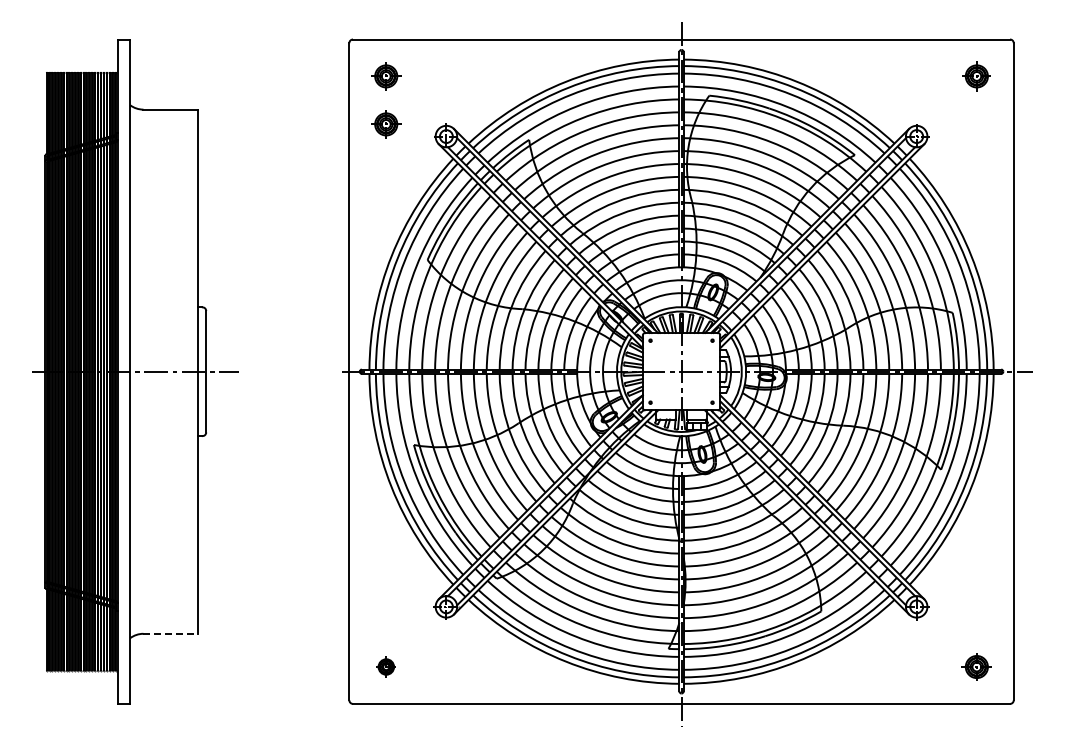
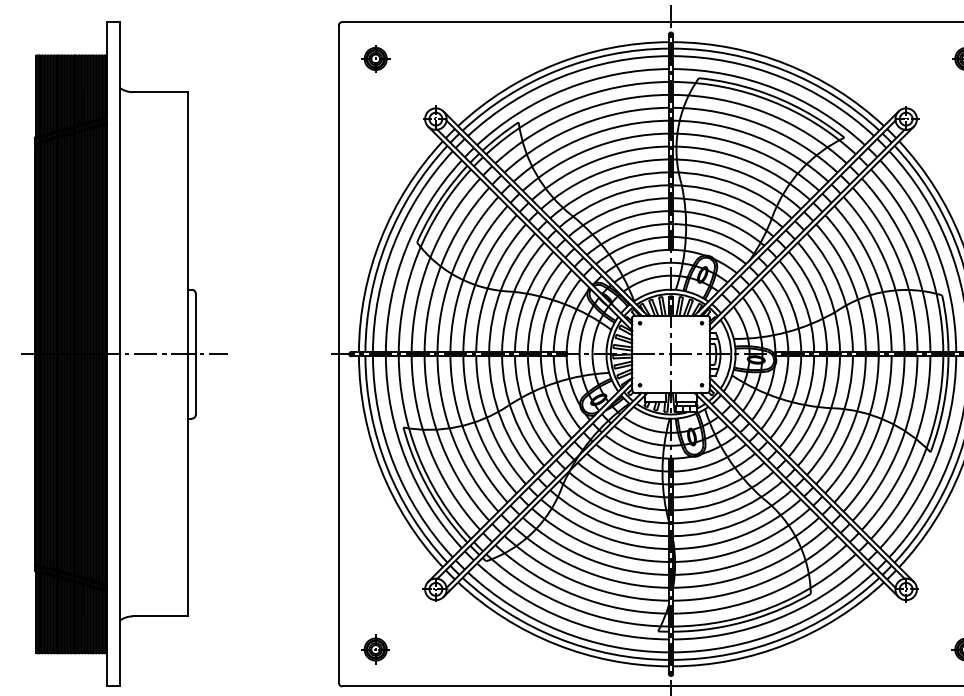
part: (386, 124) -> (375, 107), removed
line: (171, 633) -> (160, 616), dashed -> solid
part: (386, 666) -> (375, 649), size x1.43

